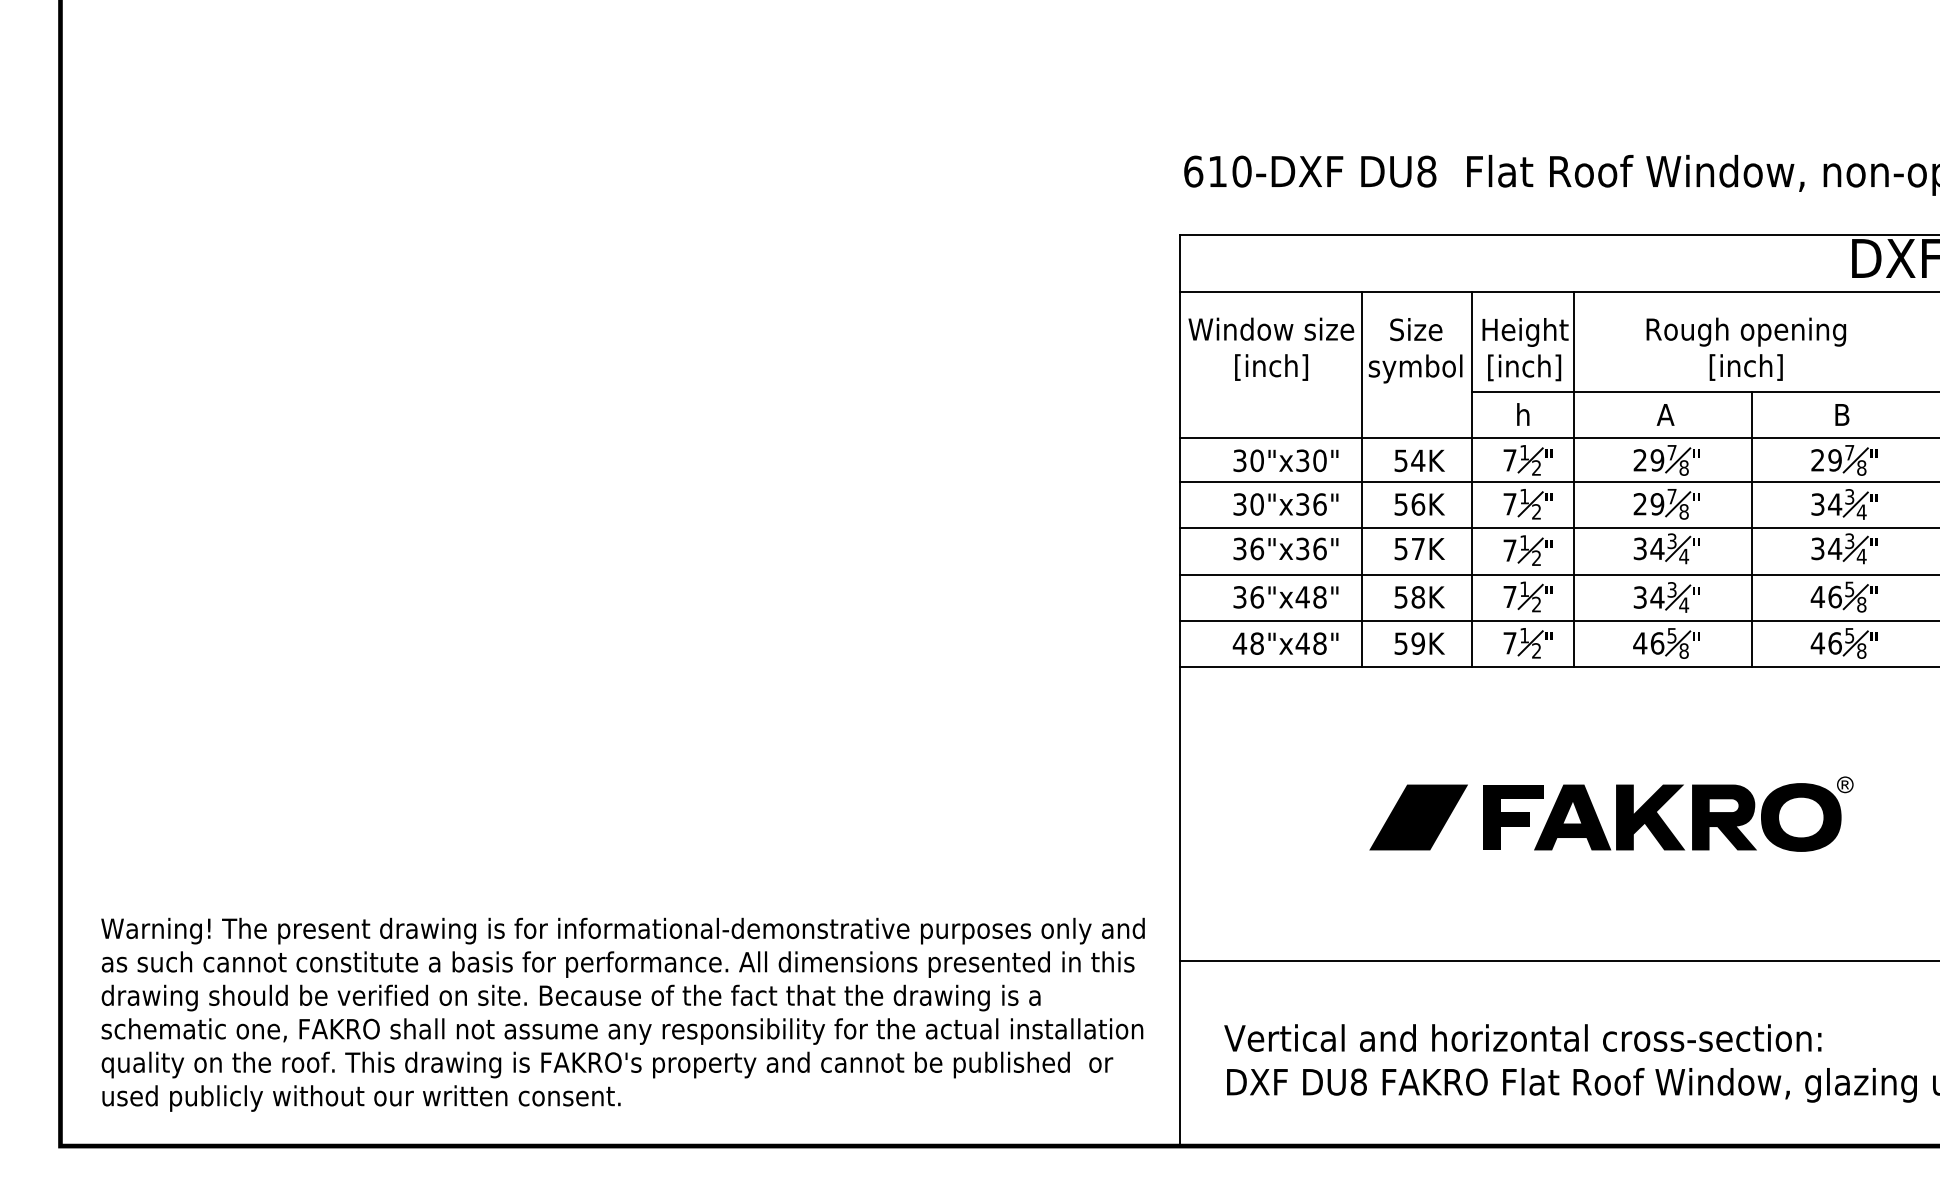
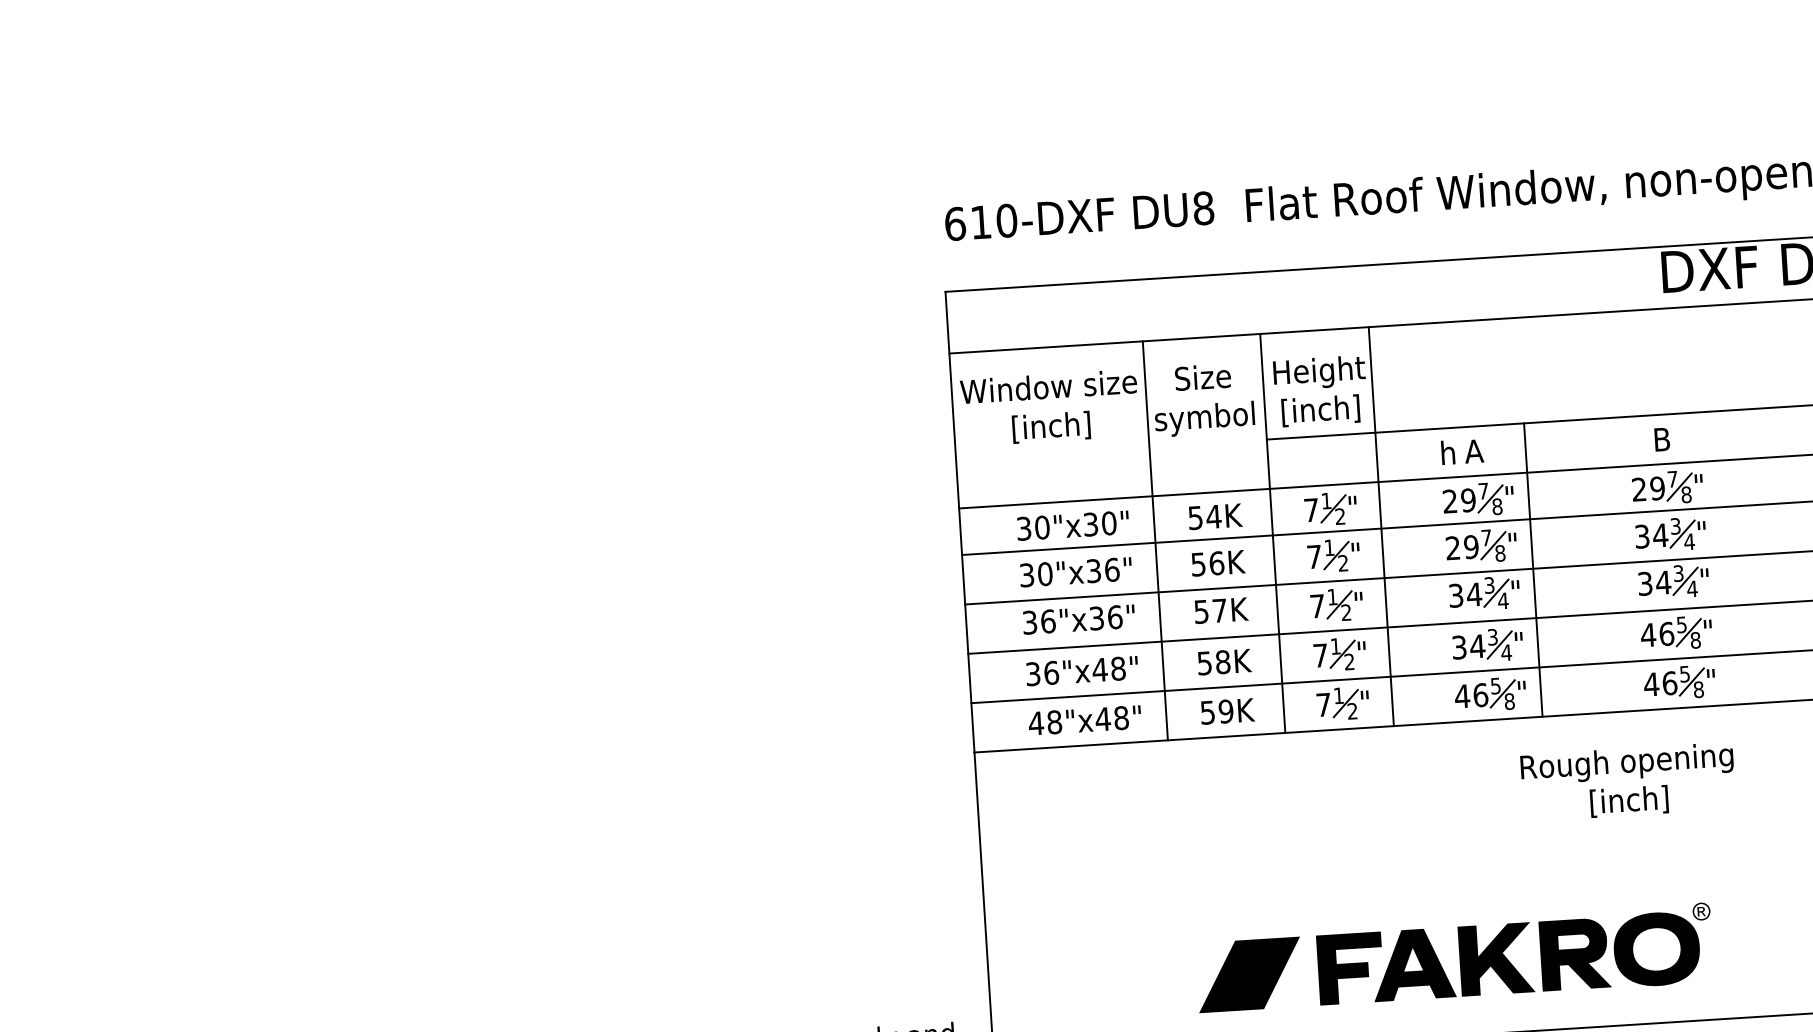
text: (1746, 348) -> (1628, 781), moved
text: (1523, 414) -> (1448, 452), moved
line: (1751, 529) -> (1532, 570), moved
part: (1611, 813) -> (1454, 957), moved

